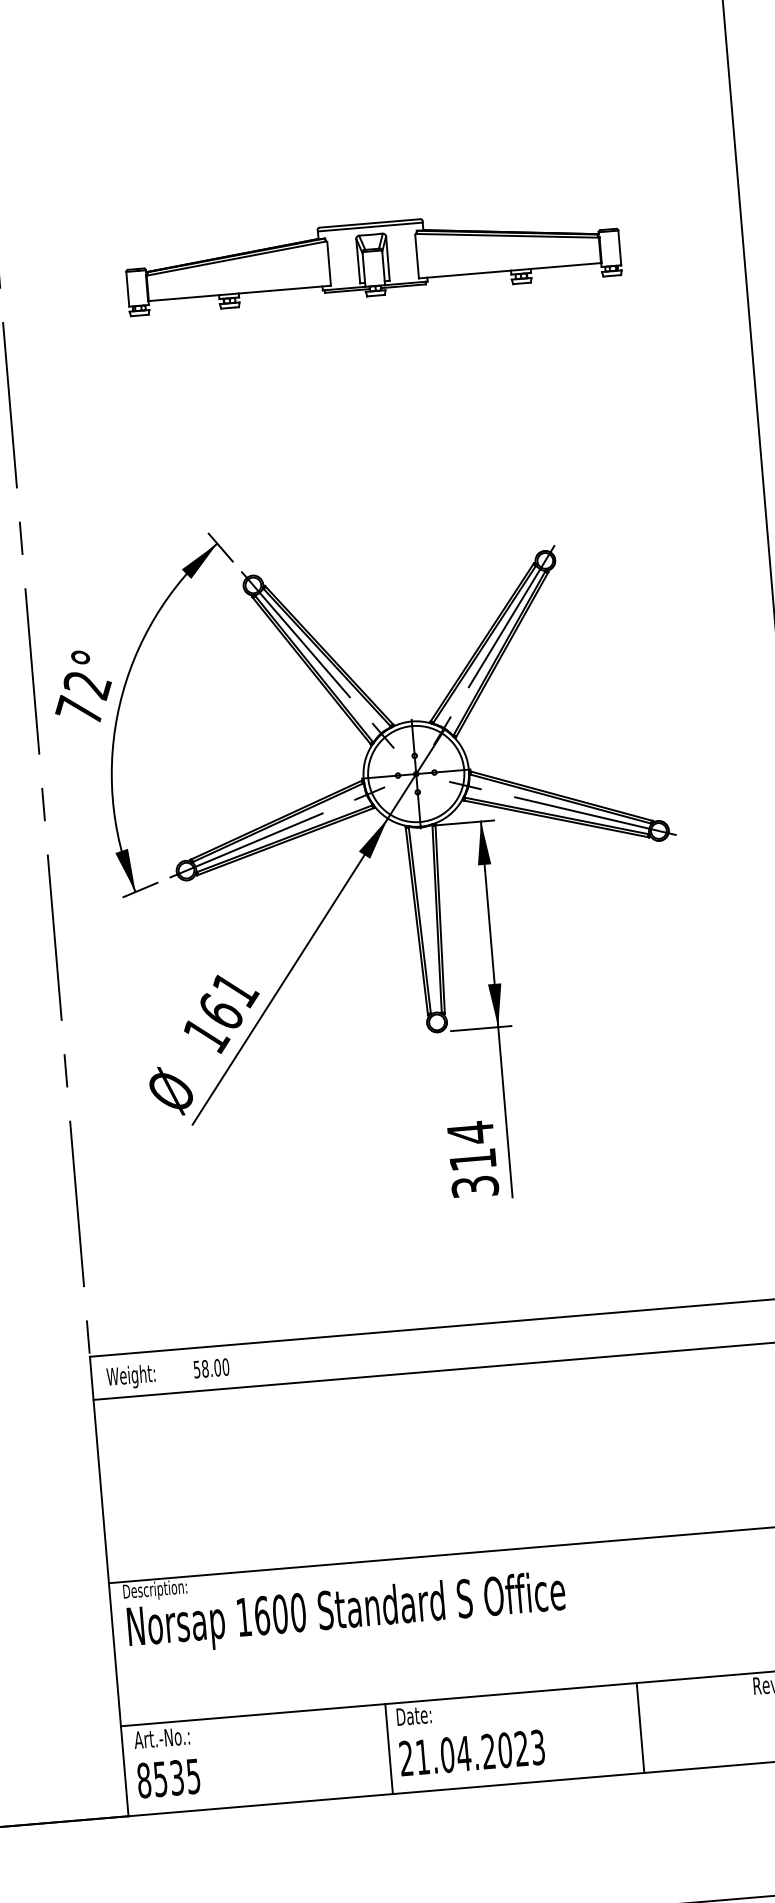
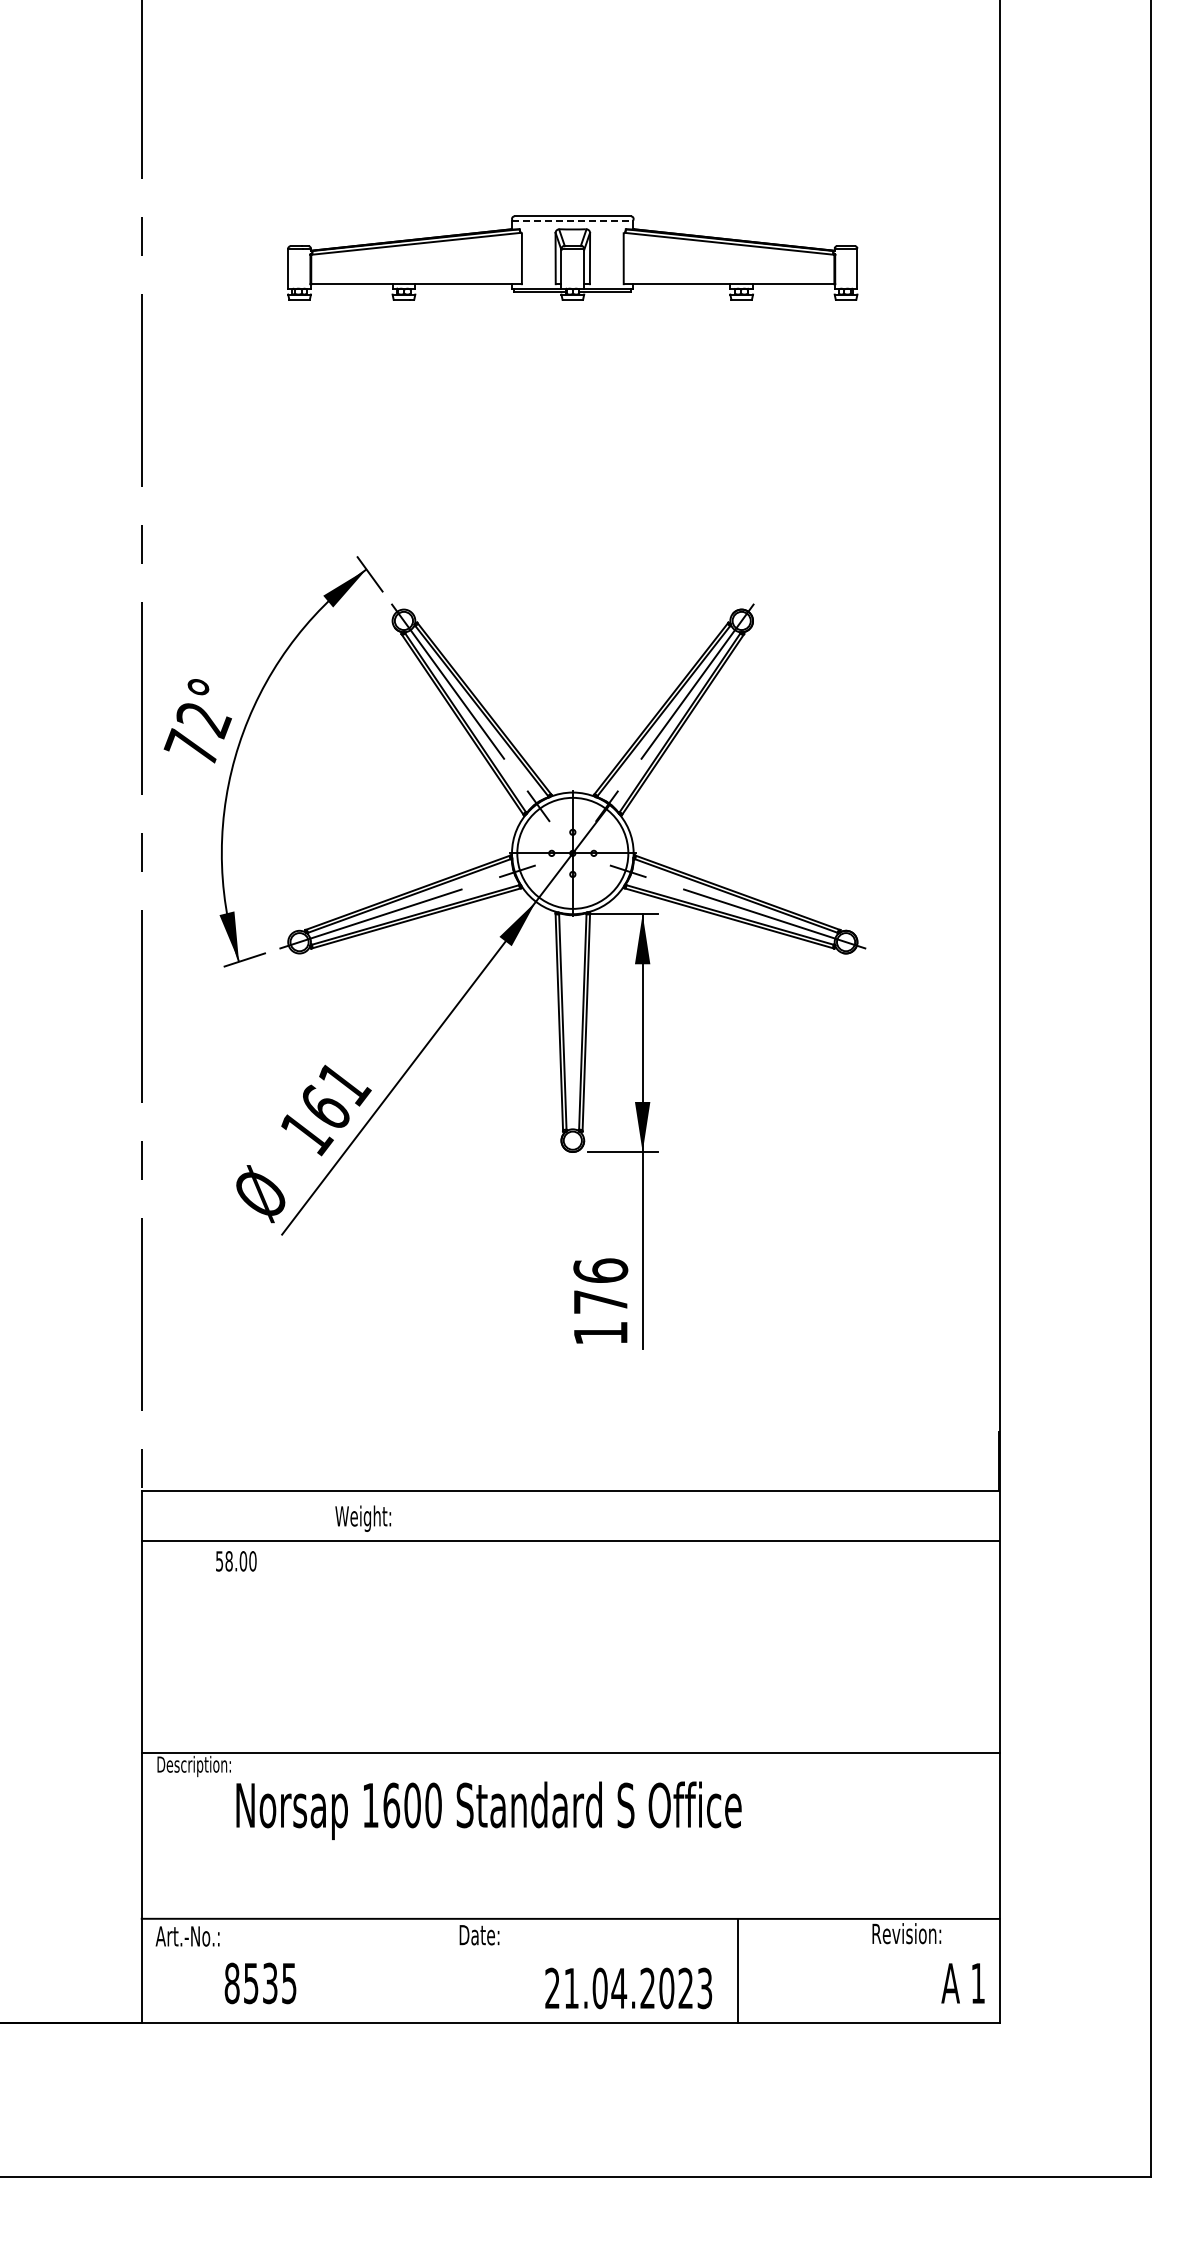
line: (370, 227) -> (572, 220), solid -> dashed
text: (472, 1159) -> (600, 1301), 314 -> 176
text: (211, 1368) -> (236, 1561), moved
text: (130, 1377) -> (362, 1518), moved
text: (346, 1613) -> (488, 1810), moved
line: (388, 1748) -> (447, 1970), removed
text: (472, 1753) -> (628, 1988), moved
text: (168, 1778) -> (260, 1983), moved

